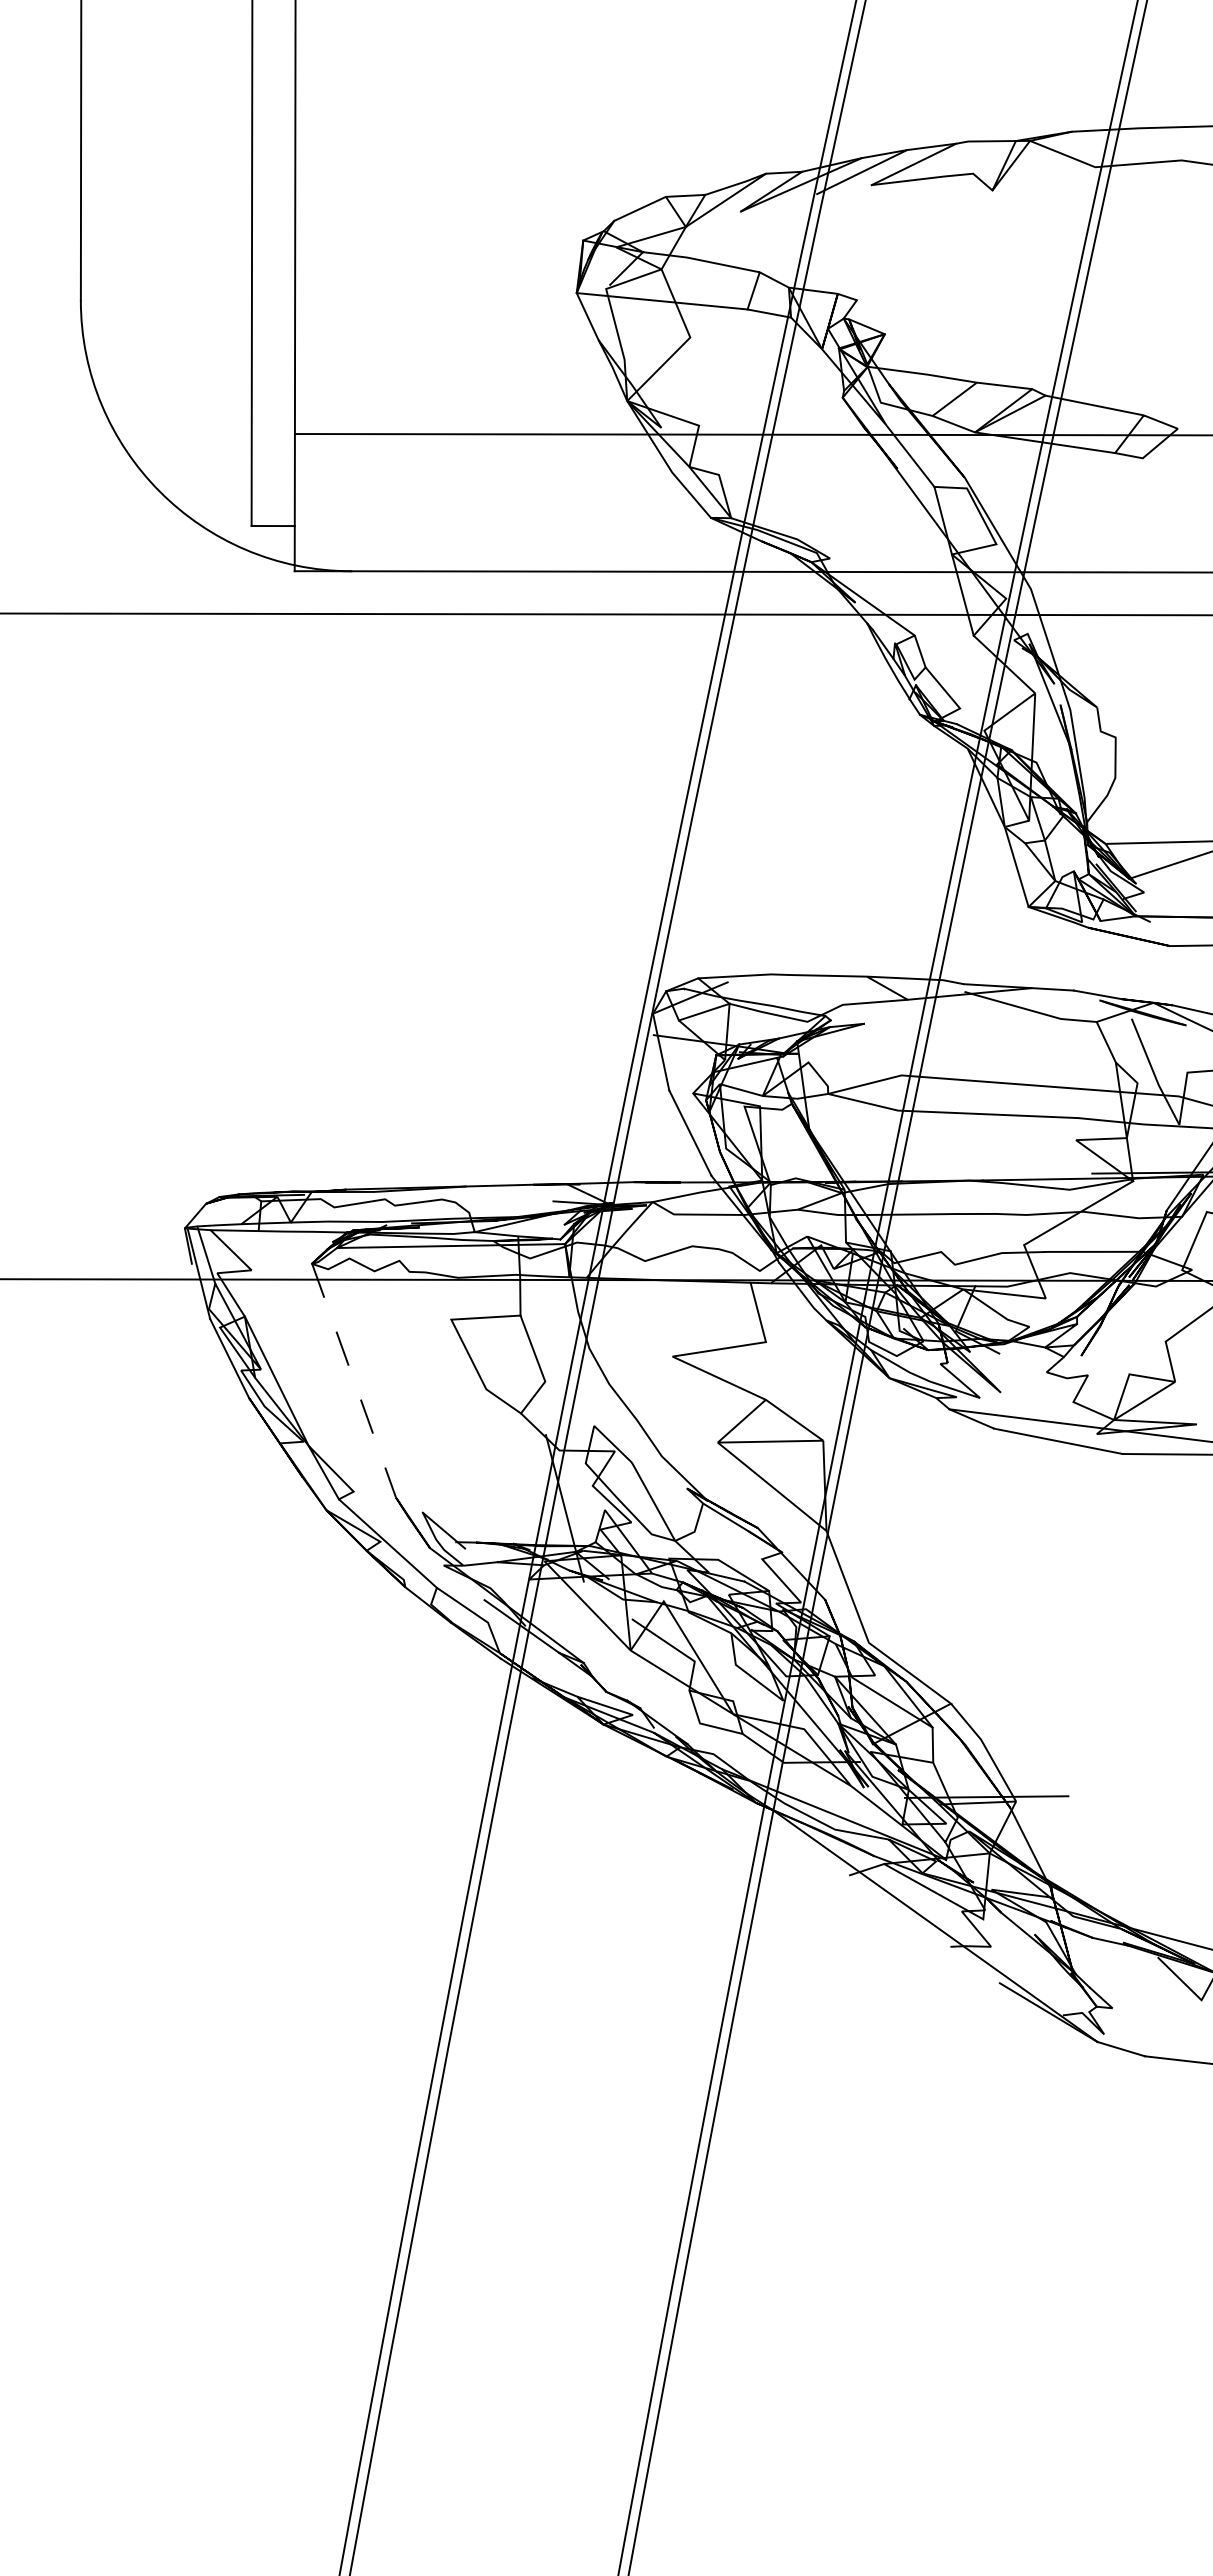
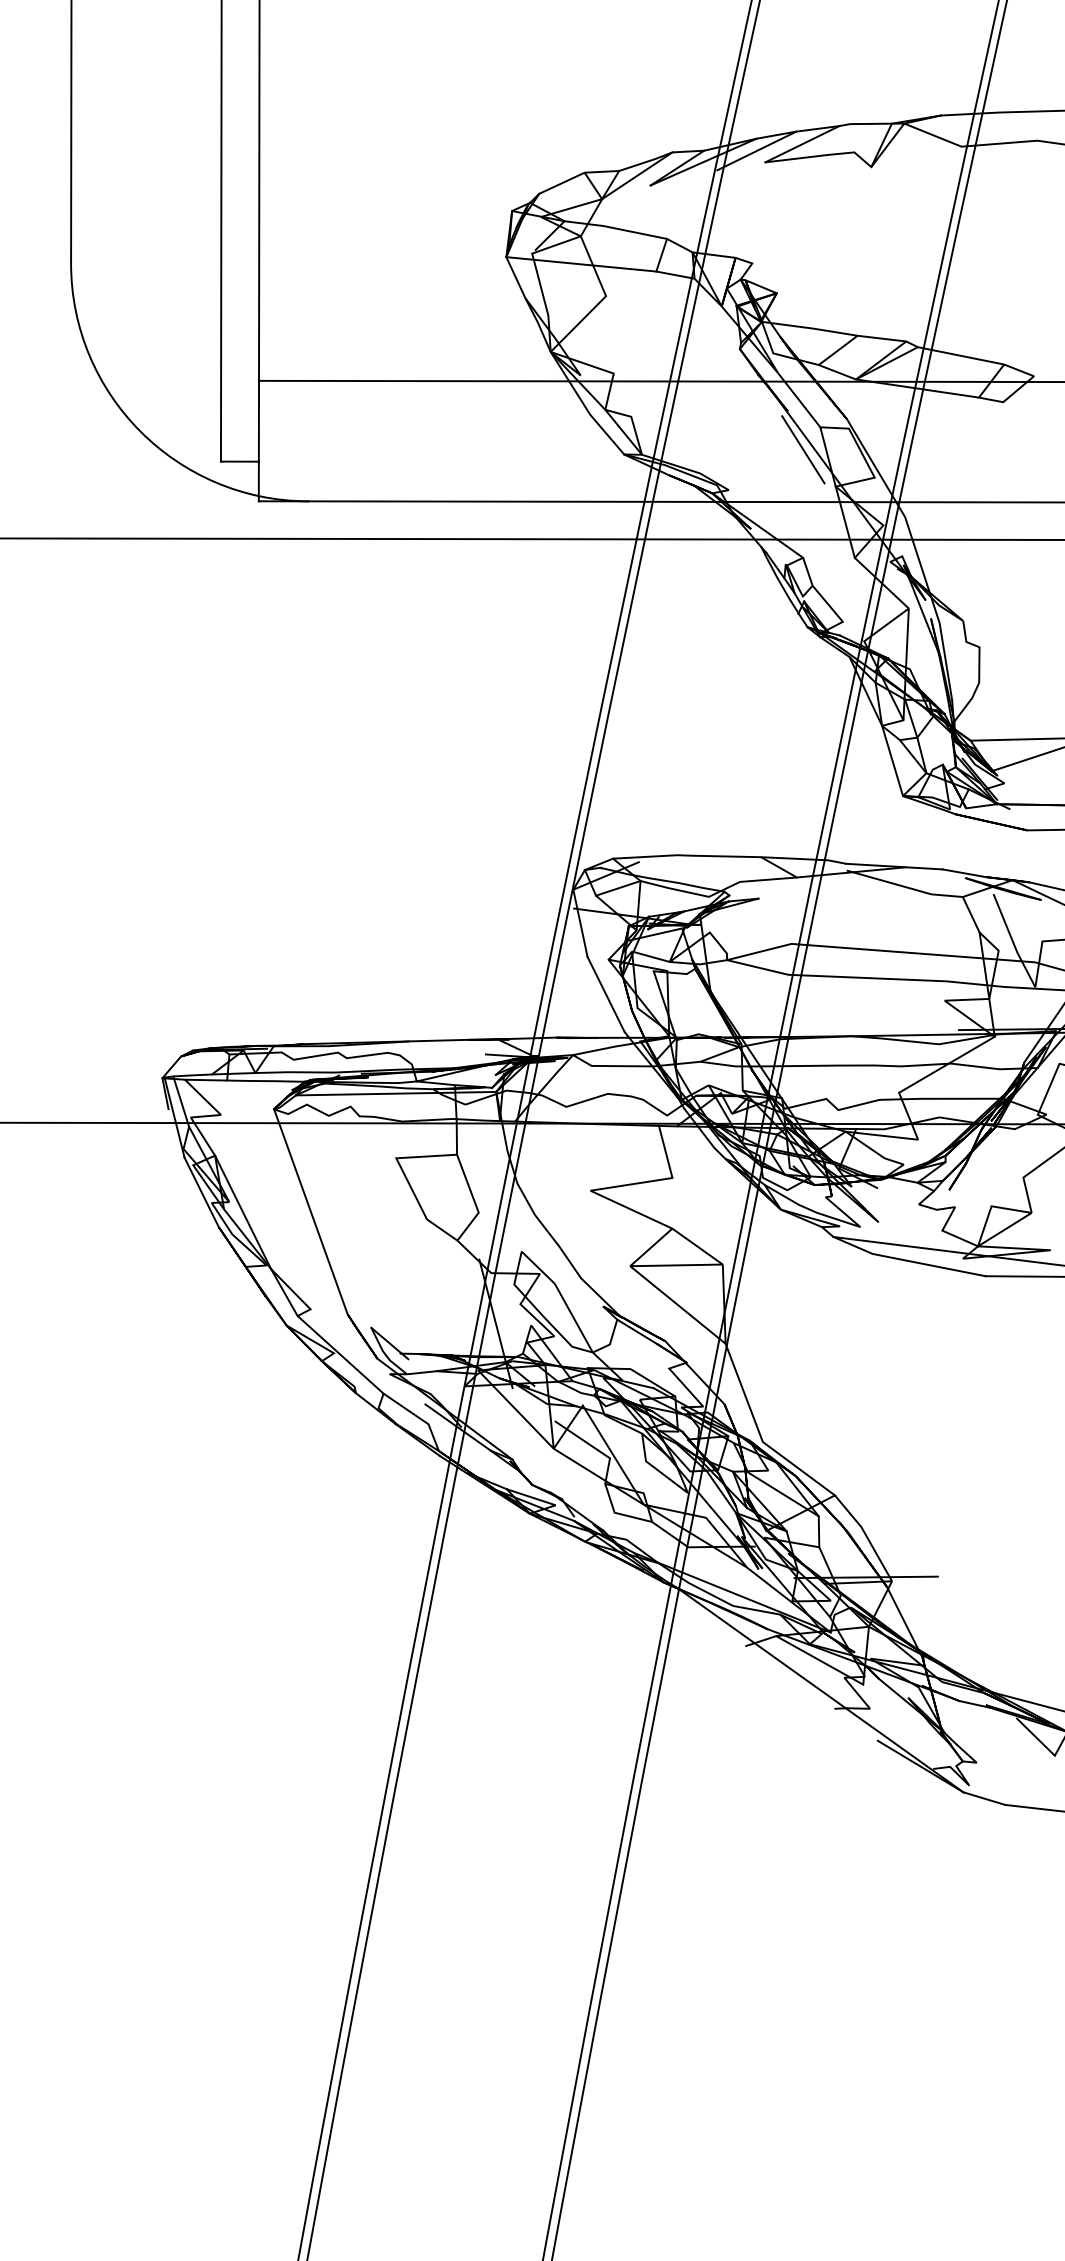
line: (914, 512) -> (802, 449), added
line: (354, 1381) -> (311, 1212), dashed -> solid

